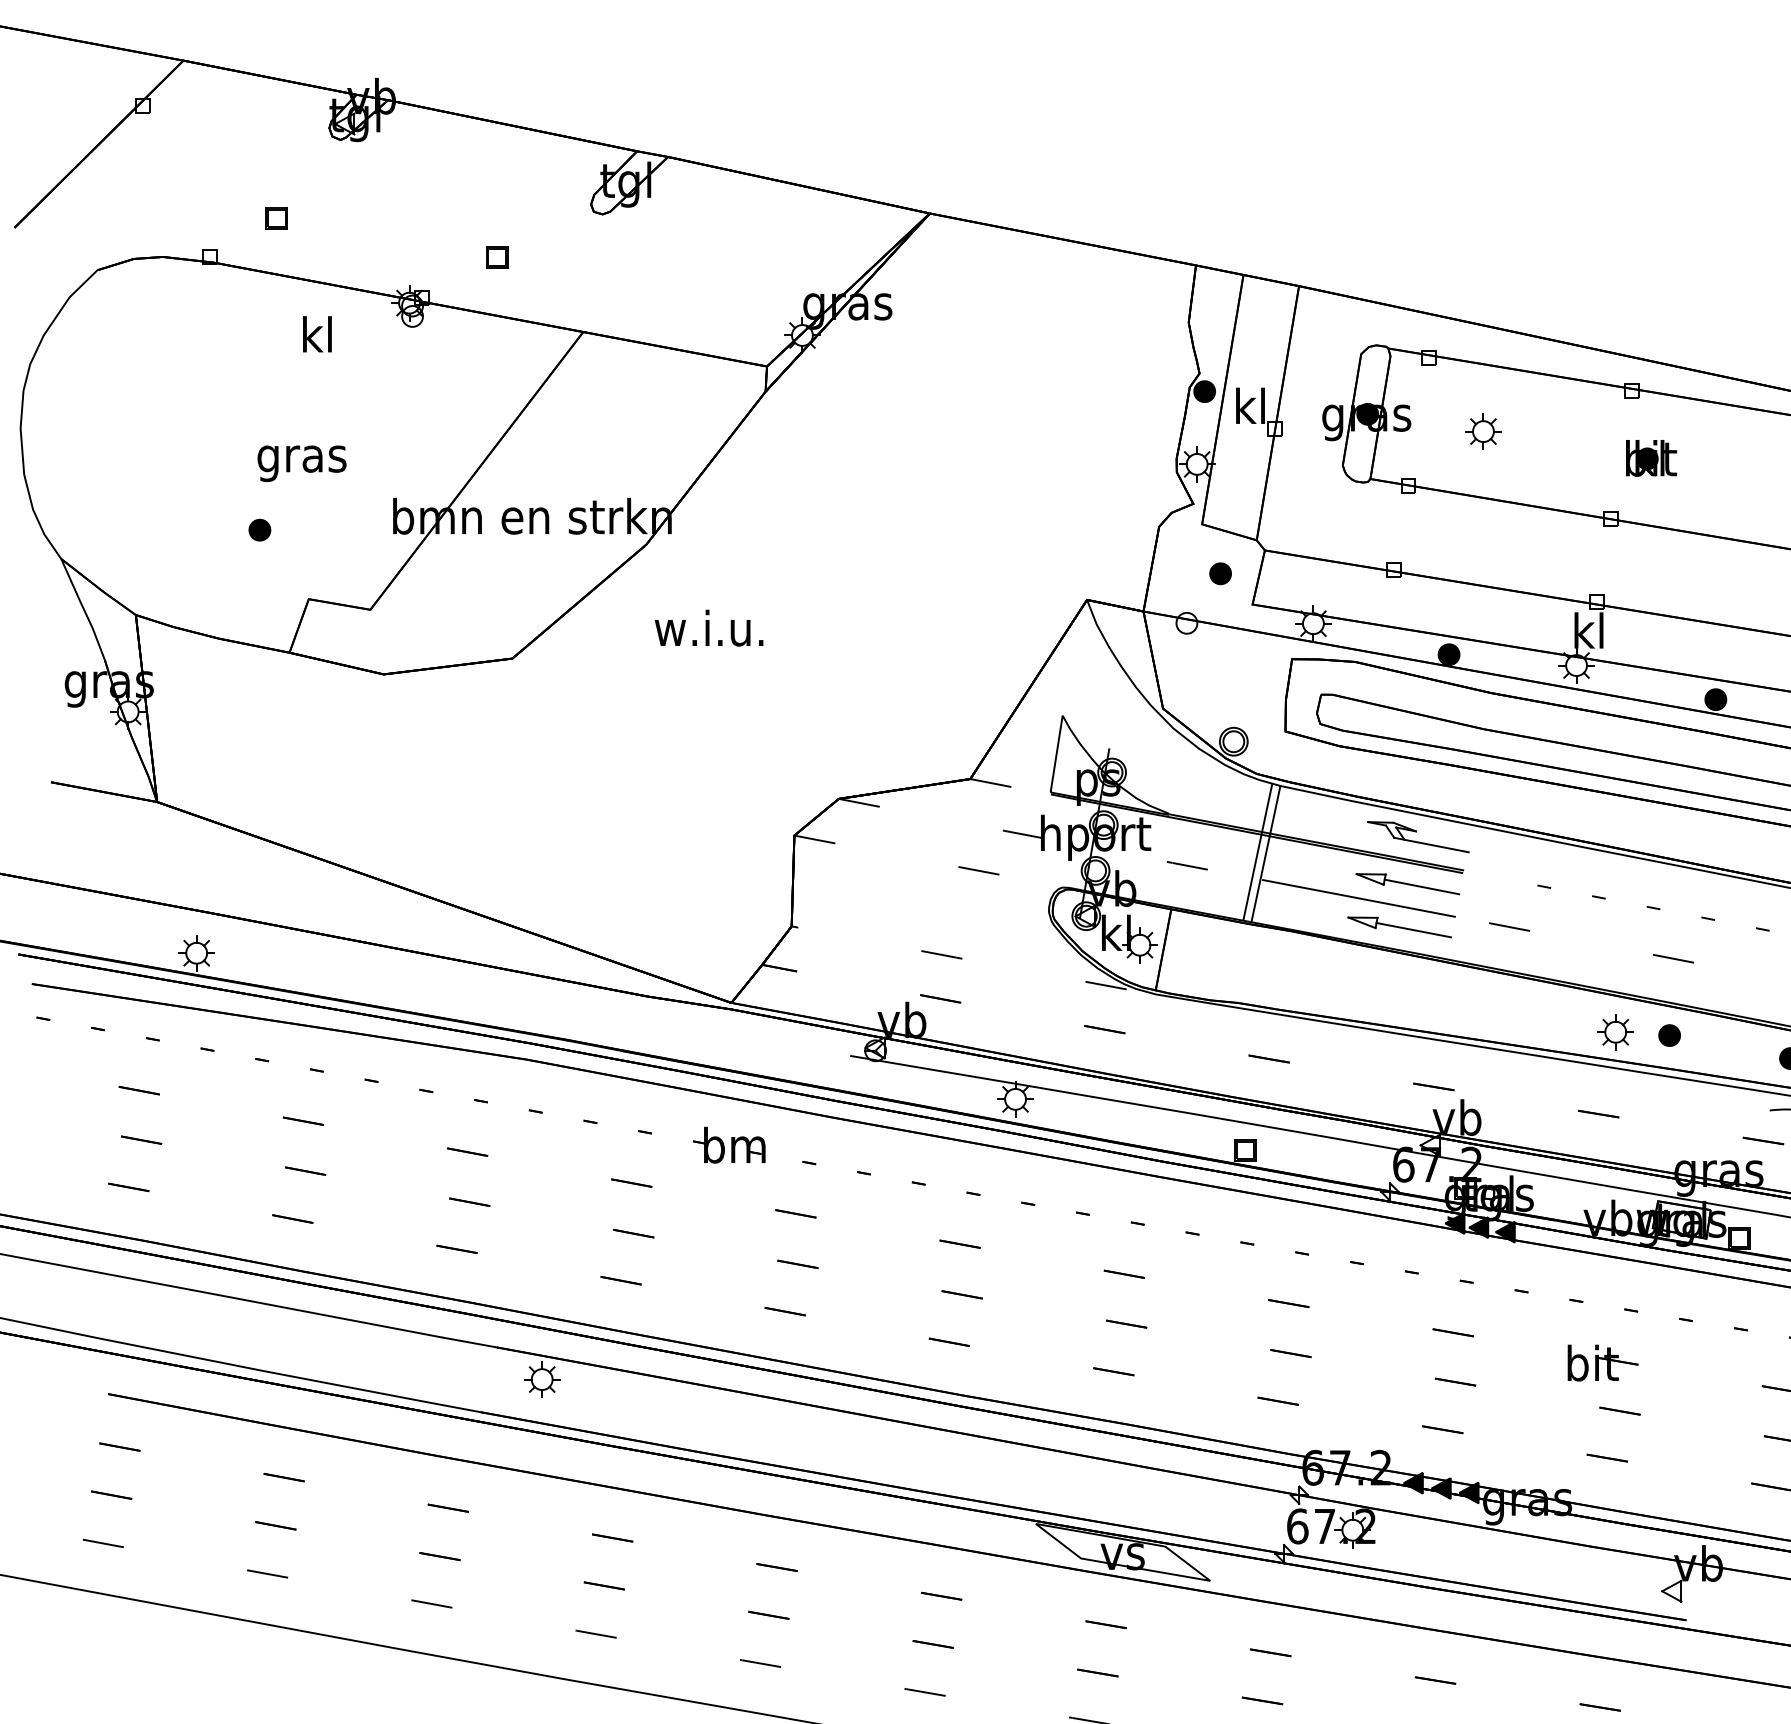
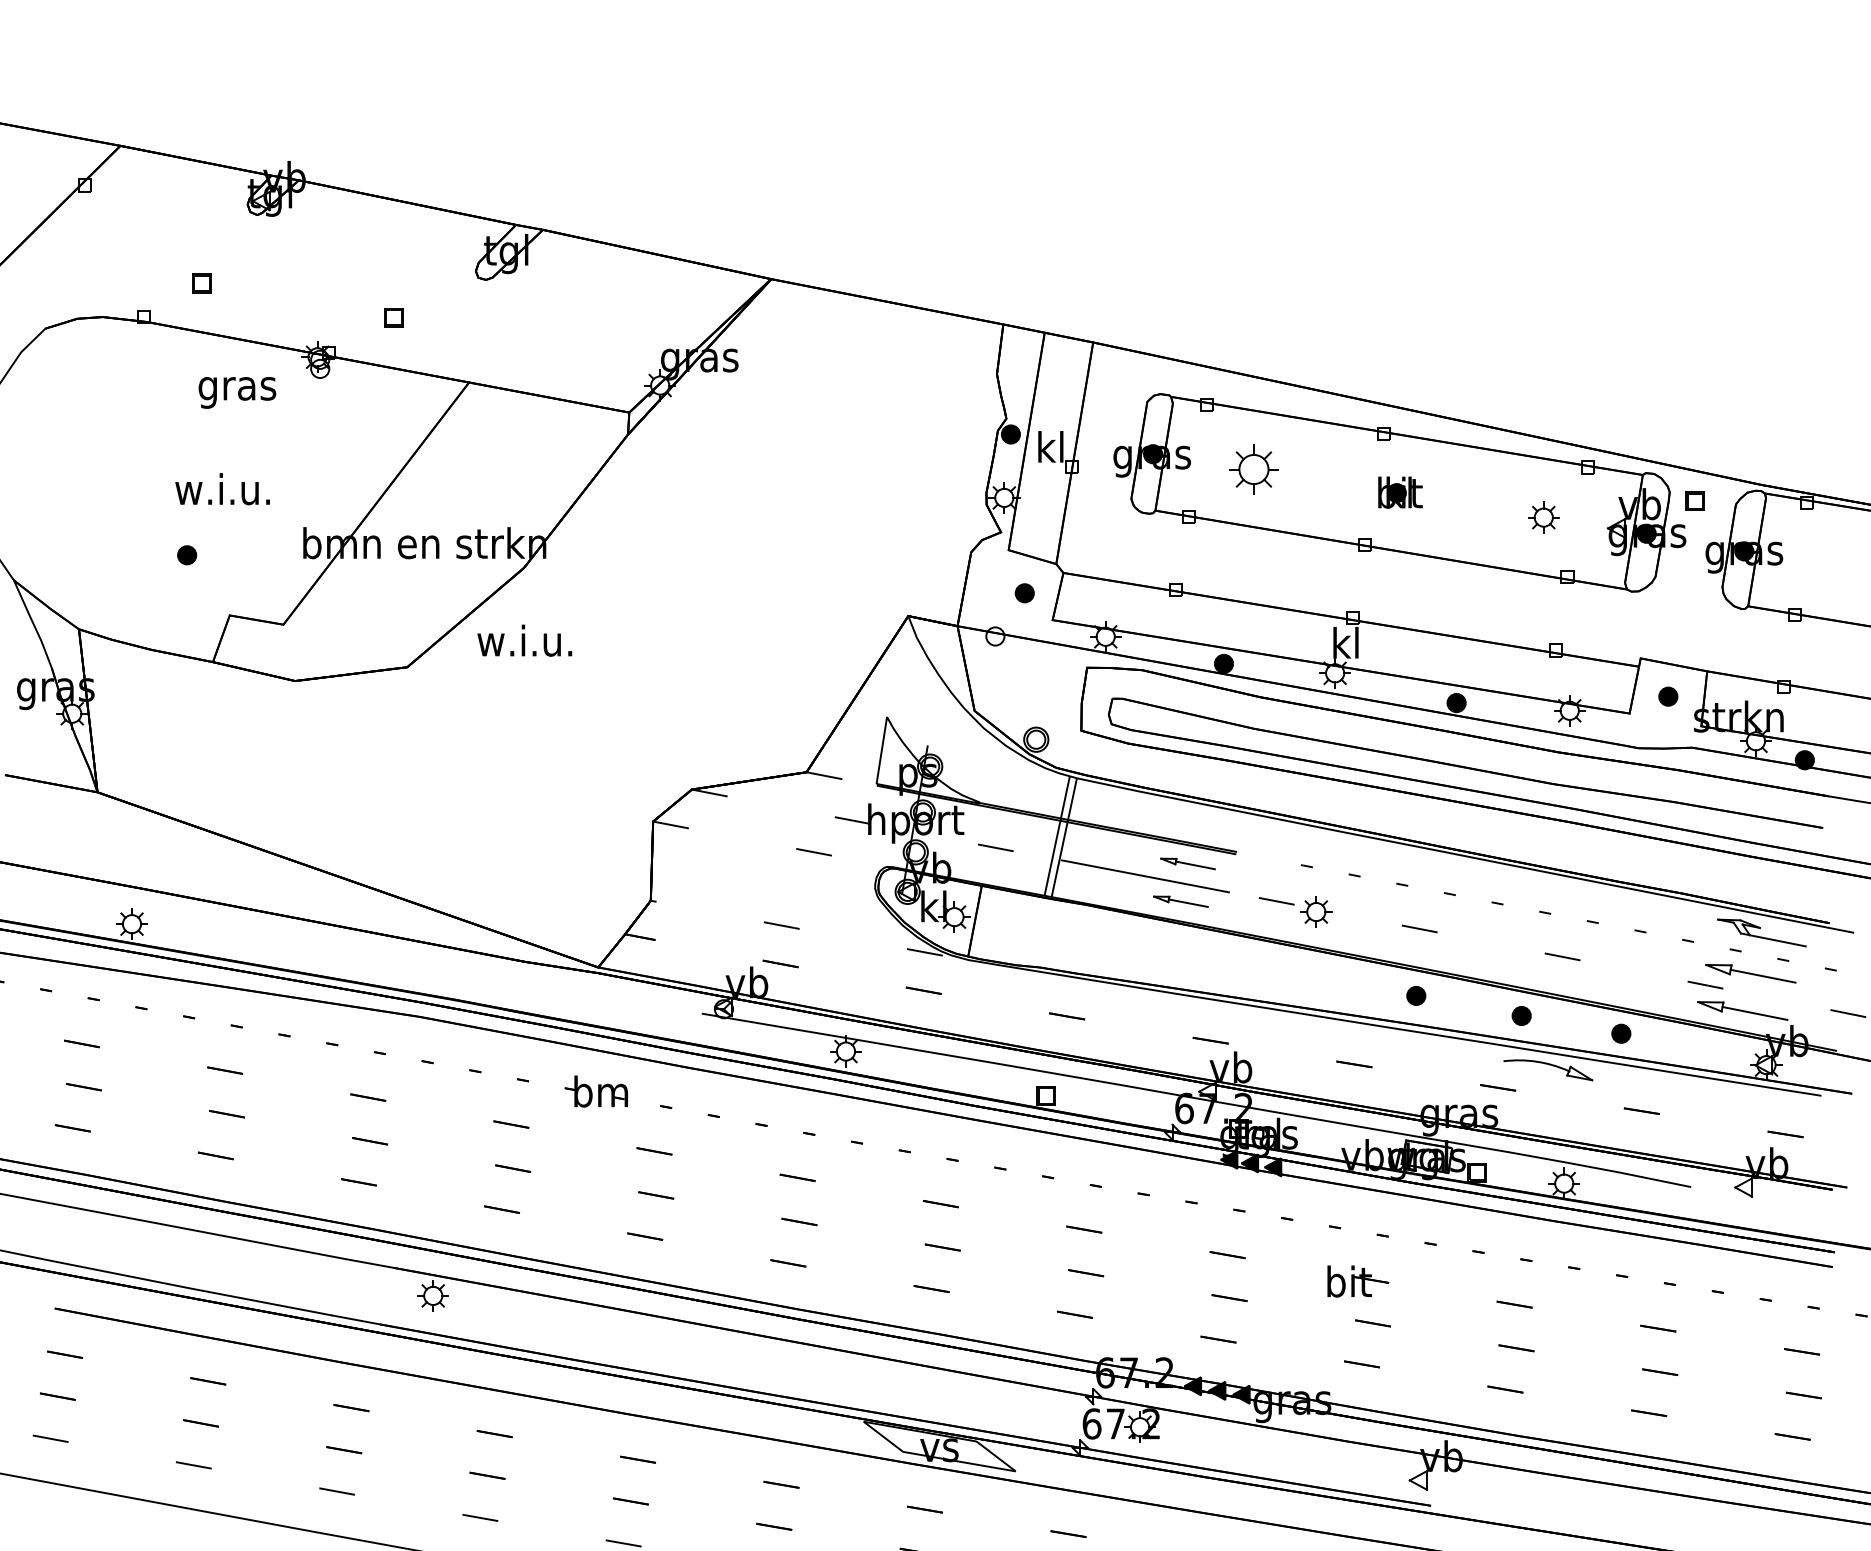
text: (317, 338) -> (237, 388), kl -> gras
part: (1482, 430) -> (1253, 468), size x1.6
text: (300, 459) -> (222, 493), gras -> w.i.u.
text: (708, 627) -> (524, 640), moved
part: (1417, 836) -> (1196, 822), removed
part: (1407, 883) -> (1187, 863), size x0.6
part: (1399, 927) -> (1180, 901), size x0.6
part: (1615, 1031) -> (1316, 911), moved

